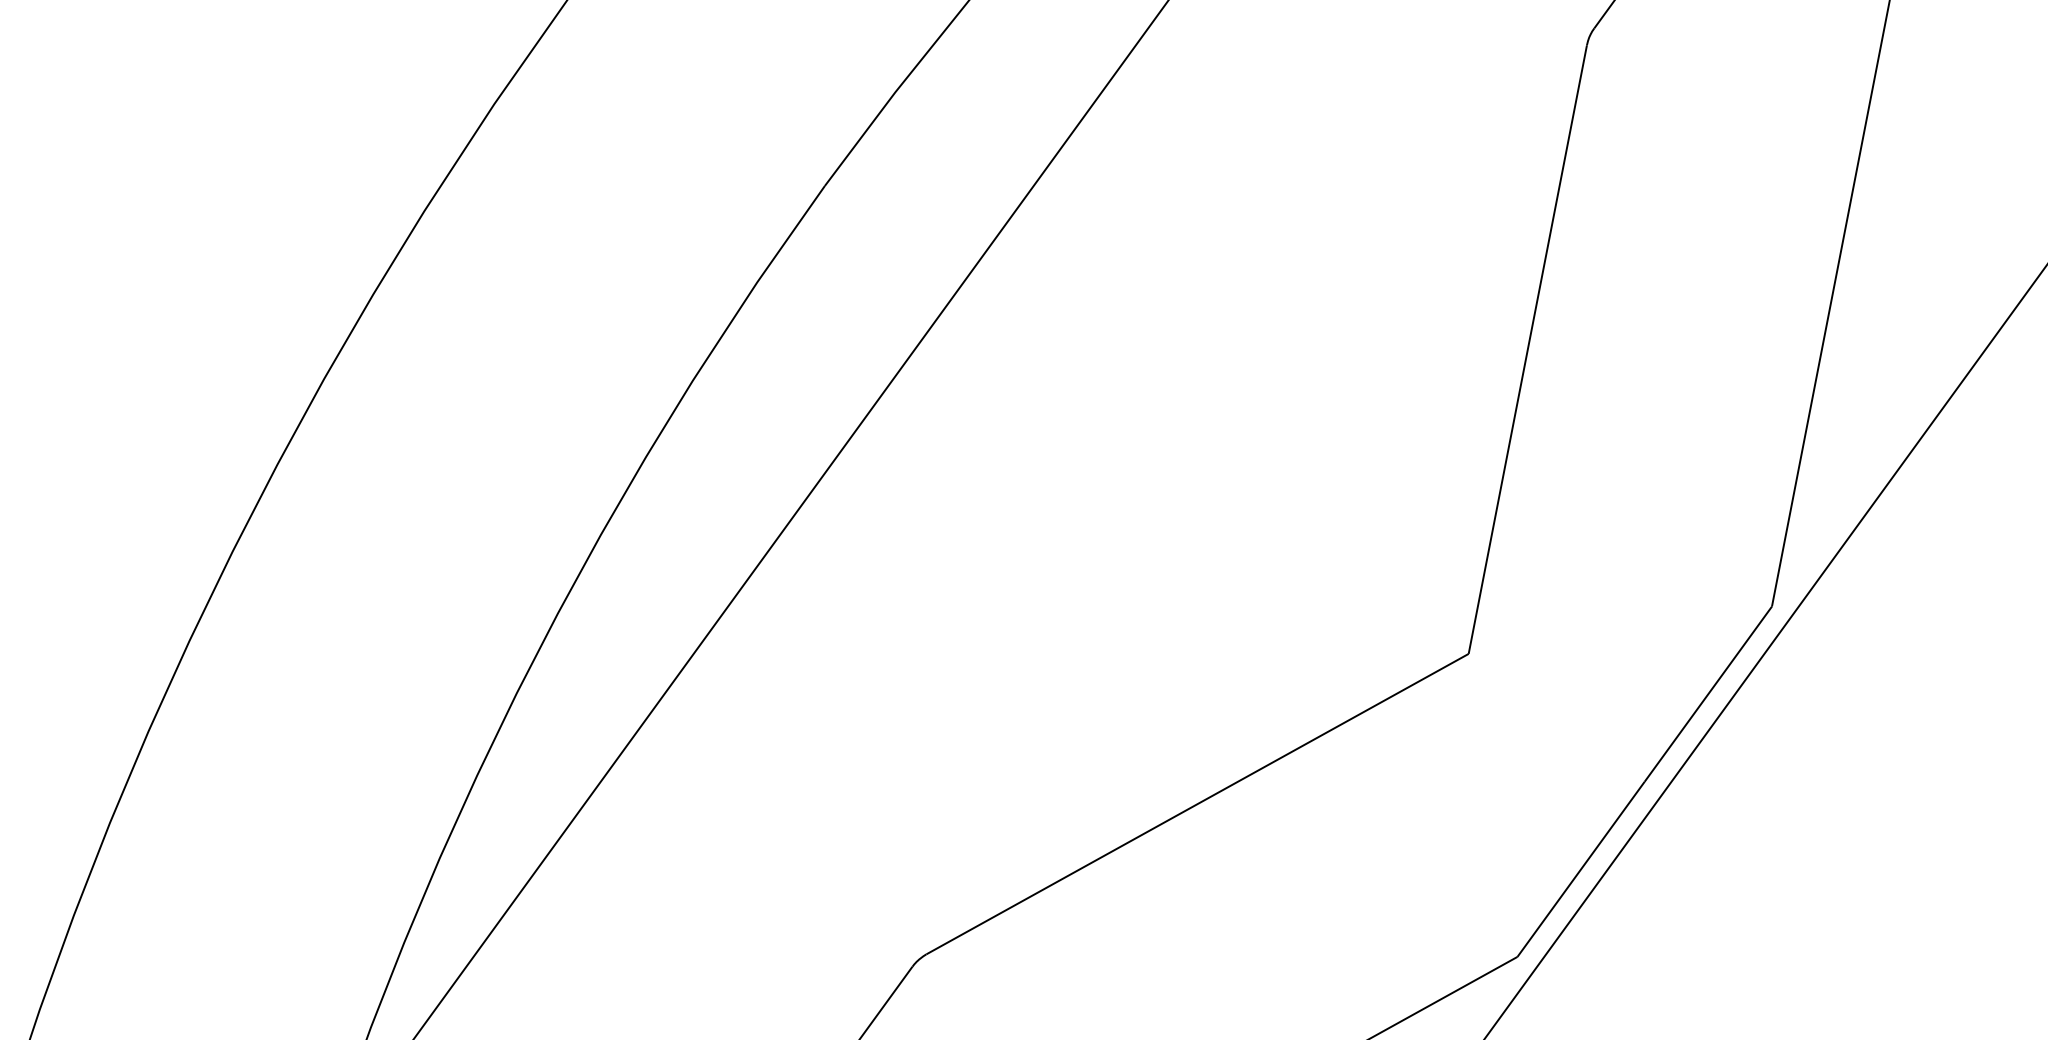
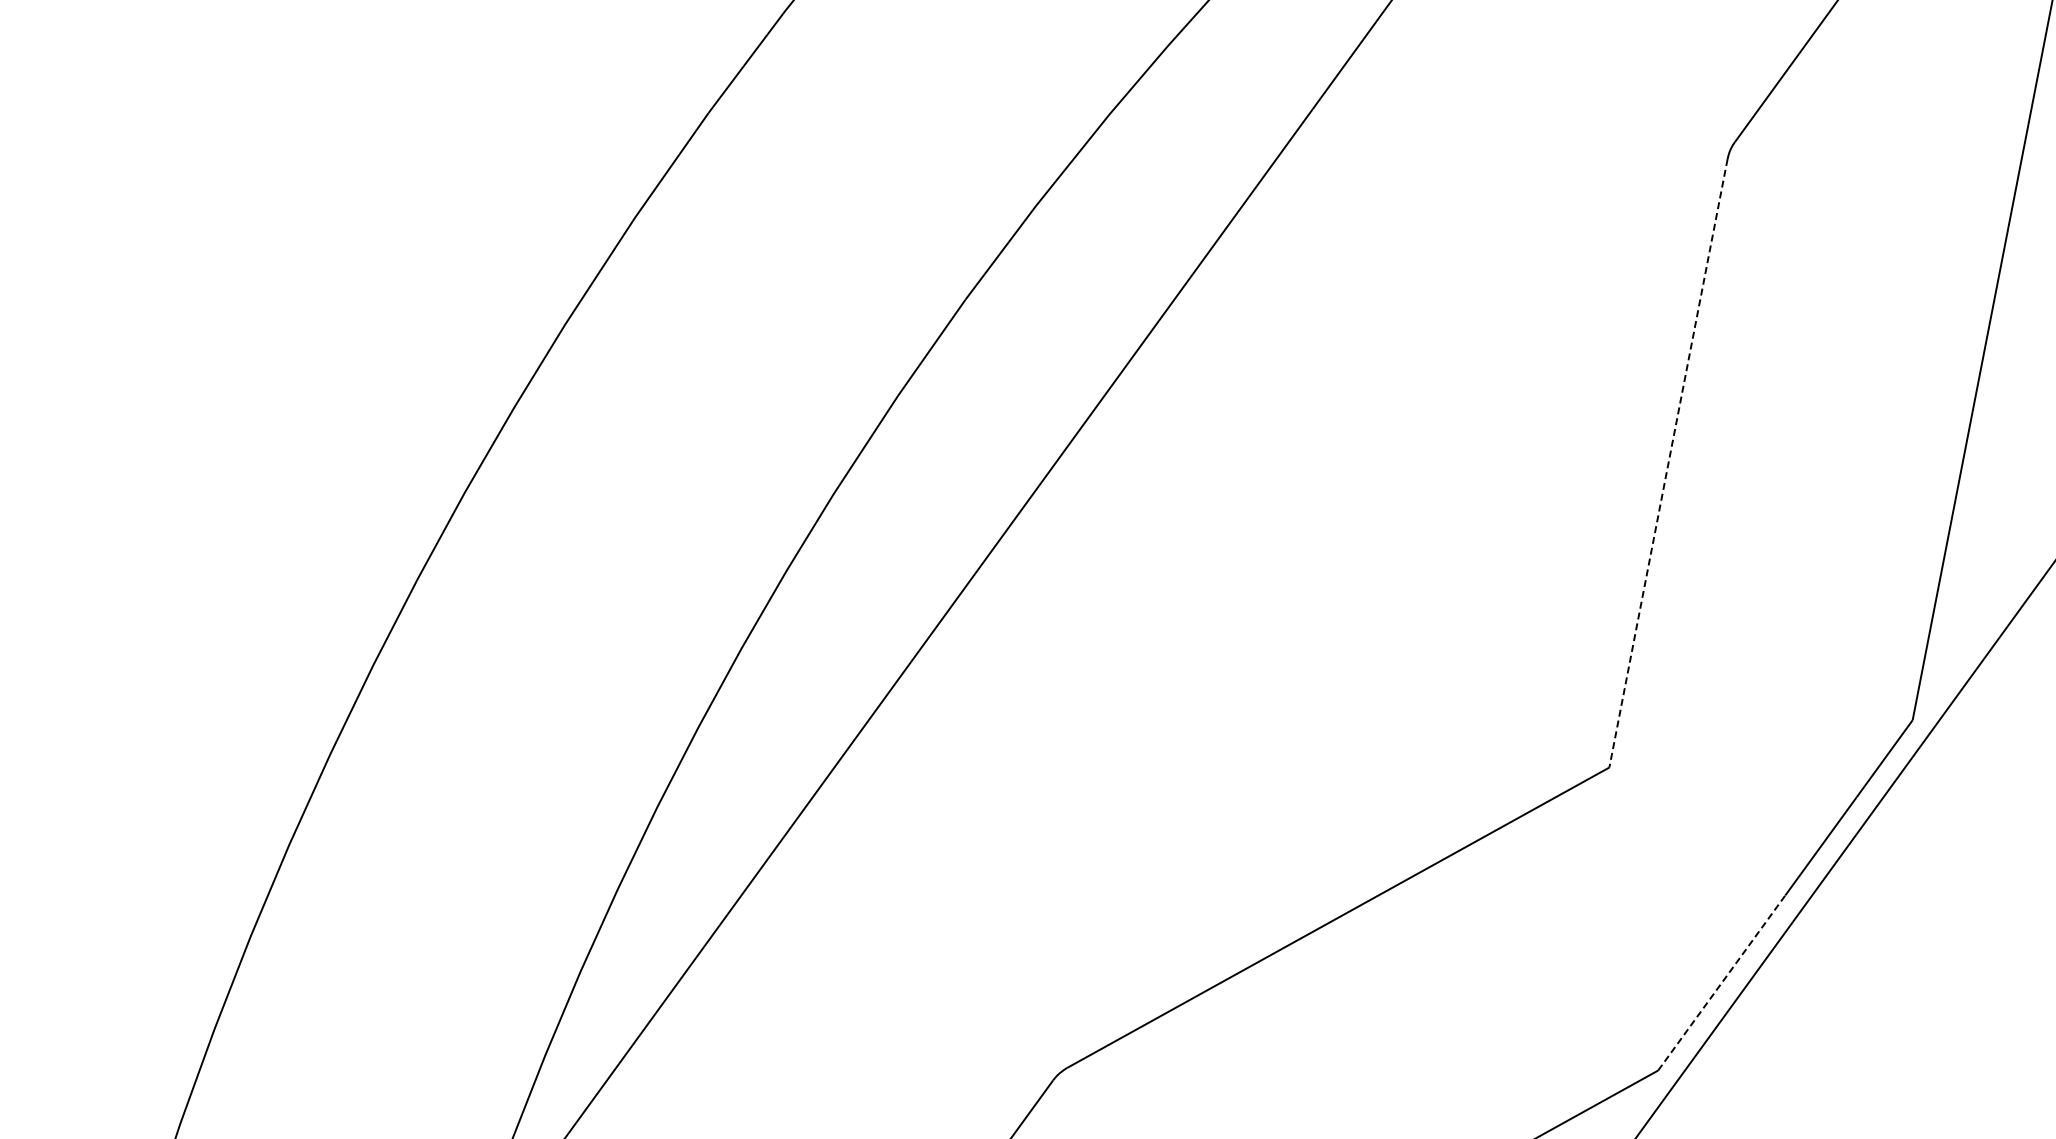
line: (1527, 349) -> (1668, 463), solid -> dashed
line: (1581, 868) -> (1722, 982), solid -> dashed

